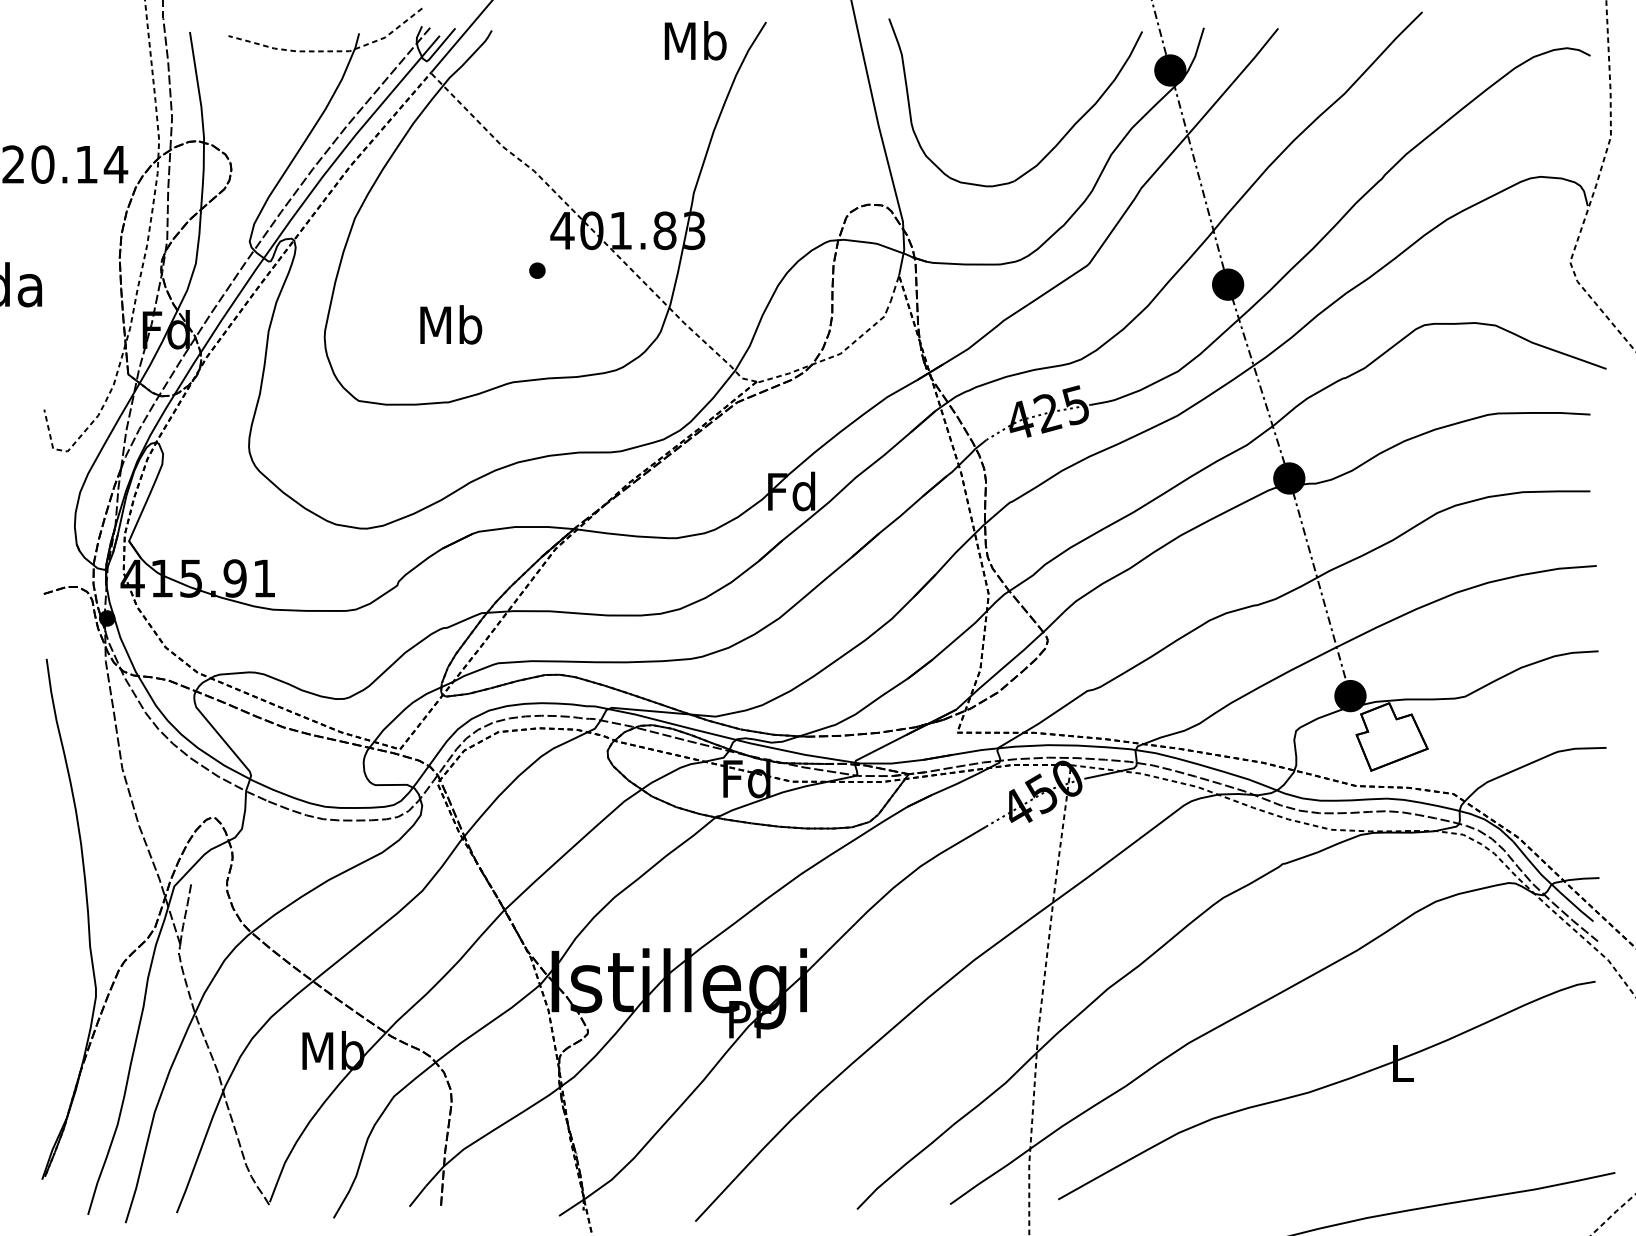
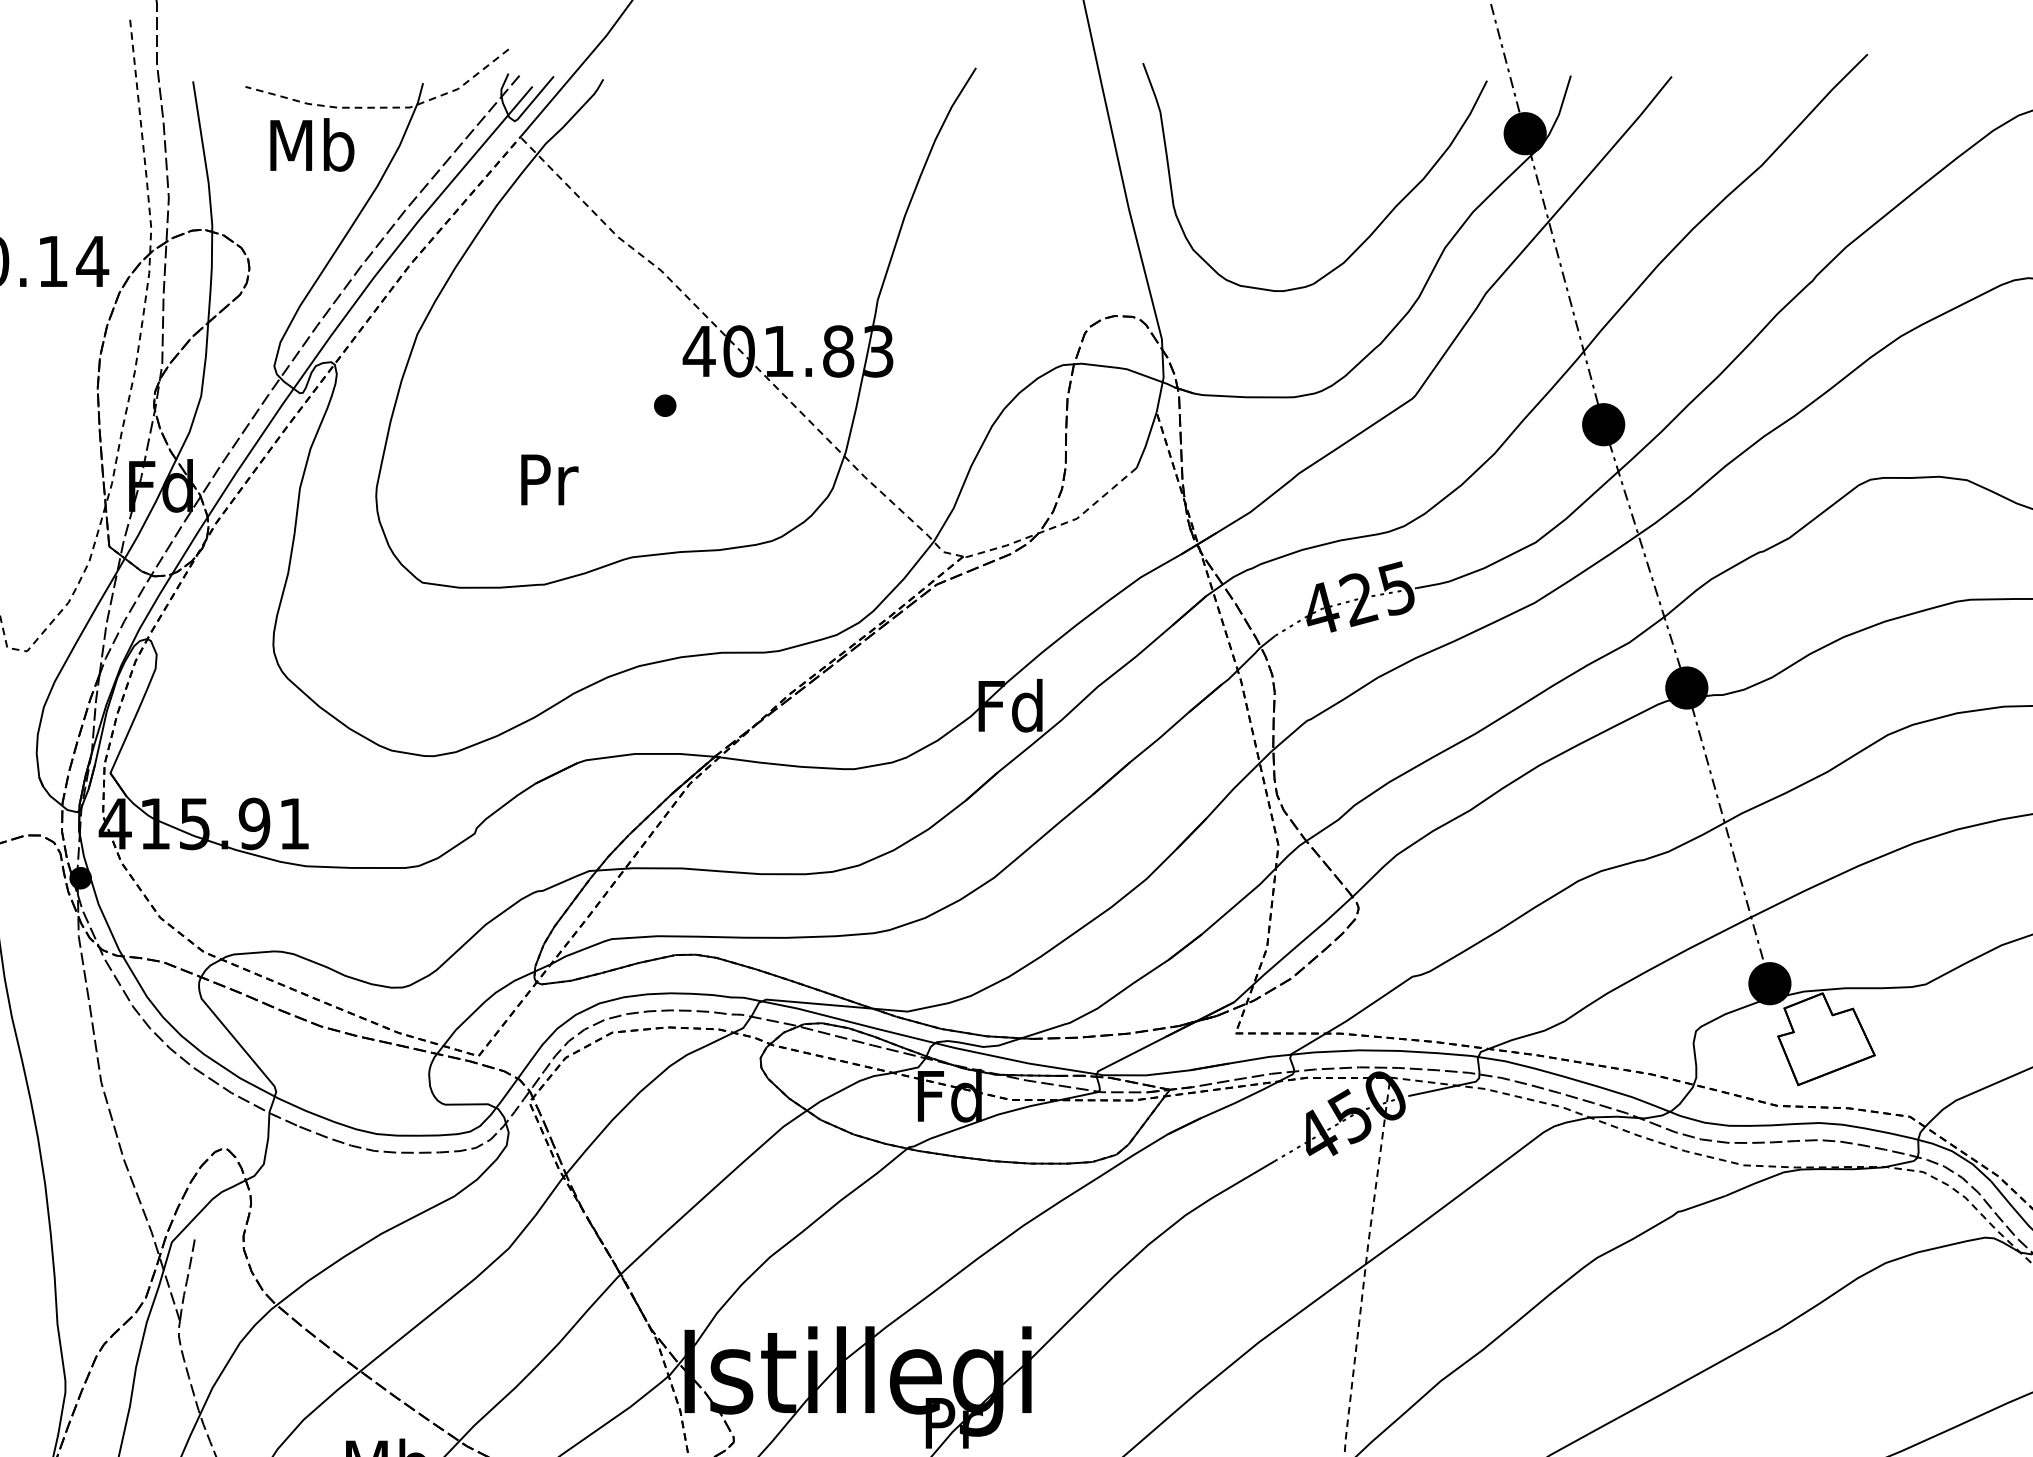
text: (695, 40) -> (312, 144), moved
line: (892, 297) -> (1147, 442), dashed -> solid
text: (451, 324) -> (548, 478), Mb -> Pr

